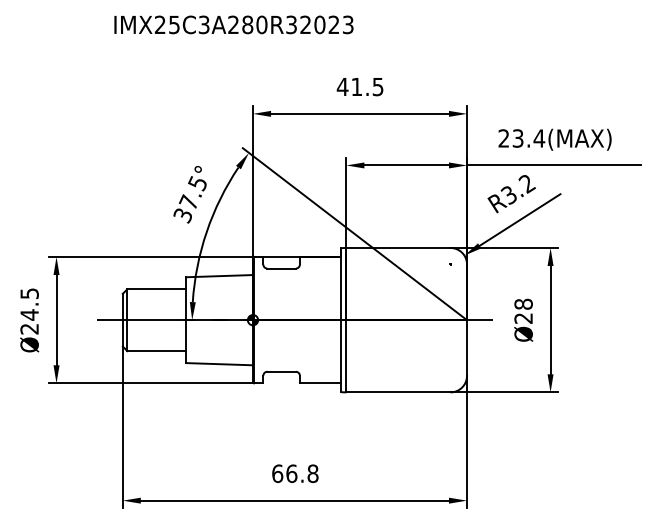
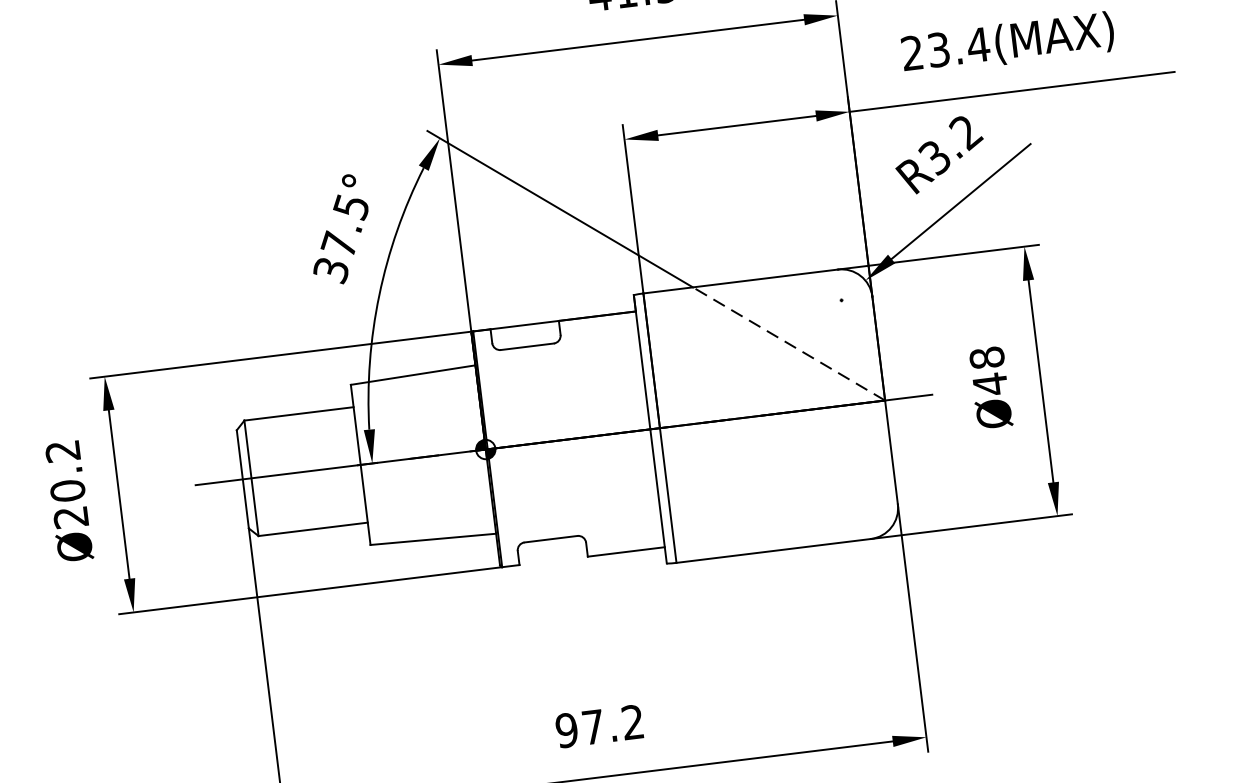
line: (419, 283) -> (788, 342), solid -> dashed
text: (29, 304) -> (65, 471), Ø24.5 -> Ø20.2
text: (523, 318) -> (990, 384), Ø28 -> Ø48
text: (295, 473) -> (600, 725), 66.8 -> 97.2

